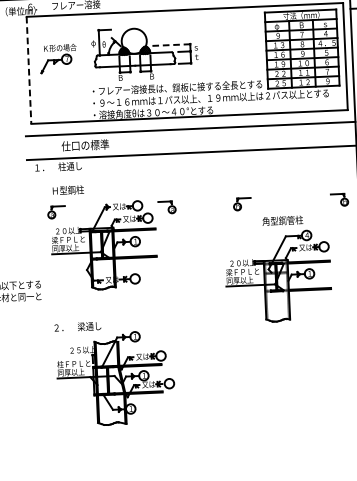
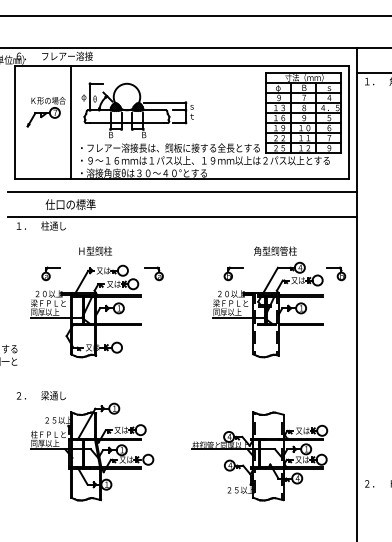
line: (169, 44) -> (164, 102), dashed -> solid
line: (82, 67) -> (71, 122), added
line: (28, 70) -> (14, 122), dashed -> solid
text: (68, 189) -> (95, 250), moved
part: (55, 212) -> (50, 273), moved
part: (277, 269) -> (267, 302), moved
text: (77, 326) -> (40, 395), moved
part: (274, 376) -> (259, 456), added

